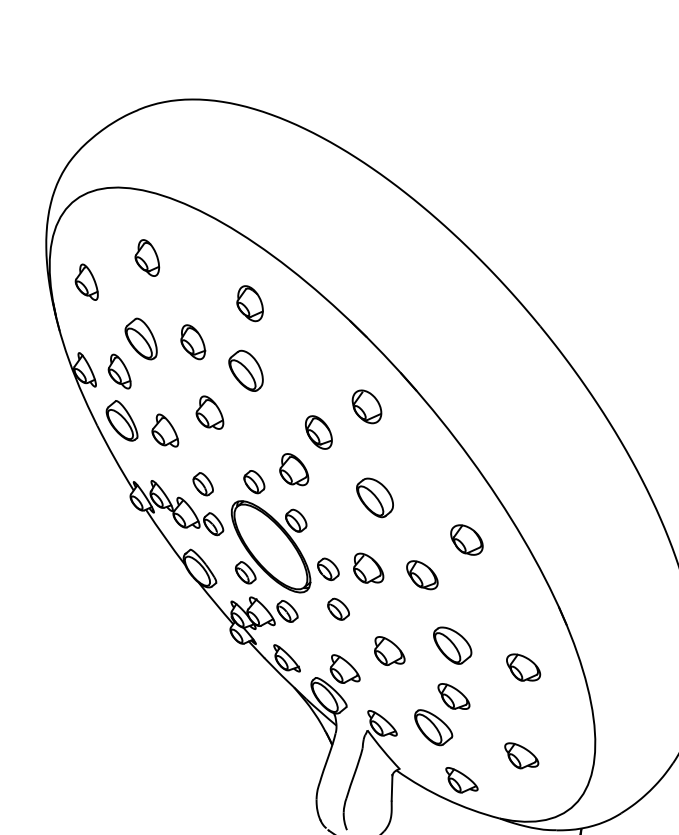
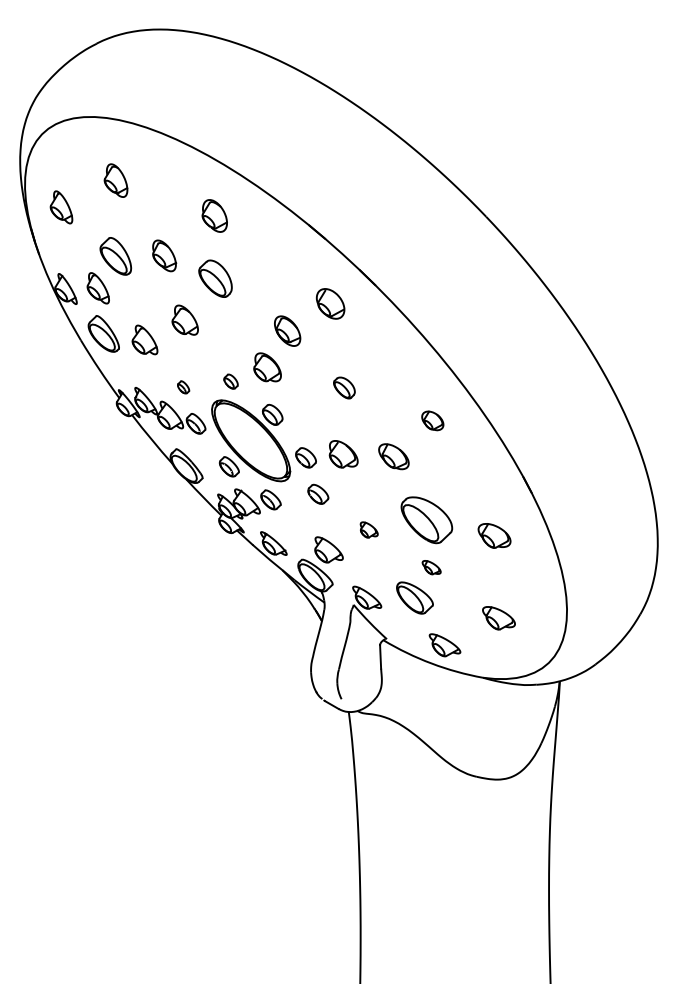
part: (253, 481) -> (230, 381), size x0.7
part: (203, 484) -> (183, 387), size x0.6
part: (375, 497) -> (344, 387), size x0.6
part: (466, 539) -> (432, 420), size x0.7
part: (452, 645) -> (426, 520), size x1.4
part: (390, 651) -> (369, 529), size x0.6
part: (453, 696) -> (431, 567), size x0.6

